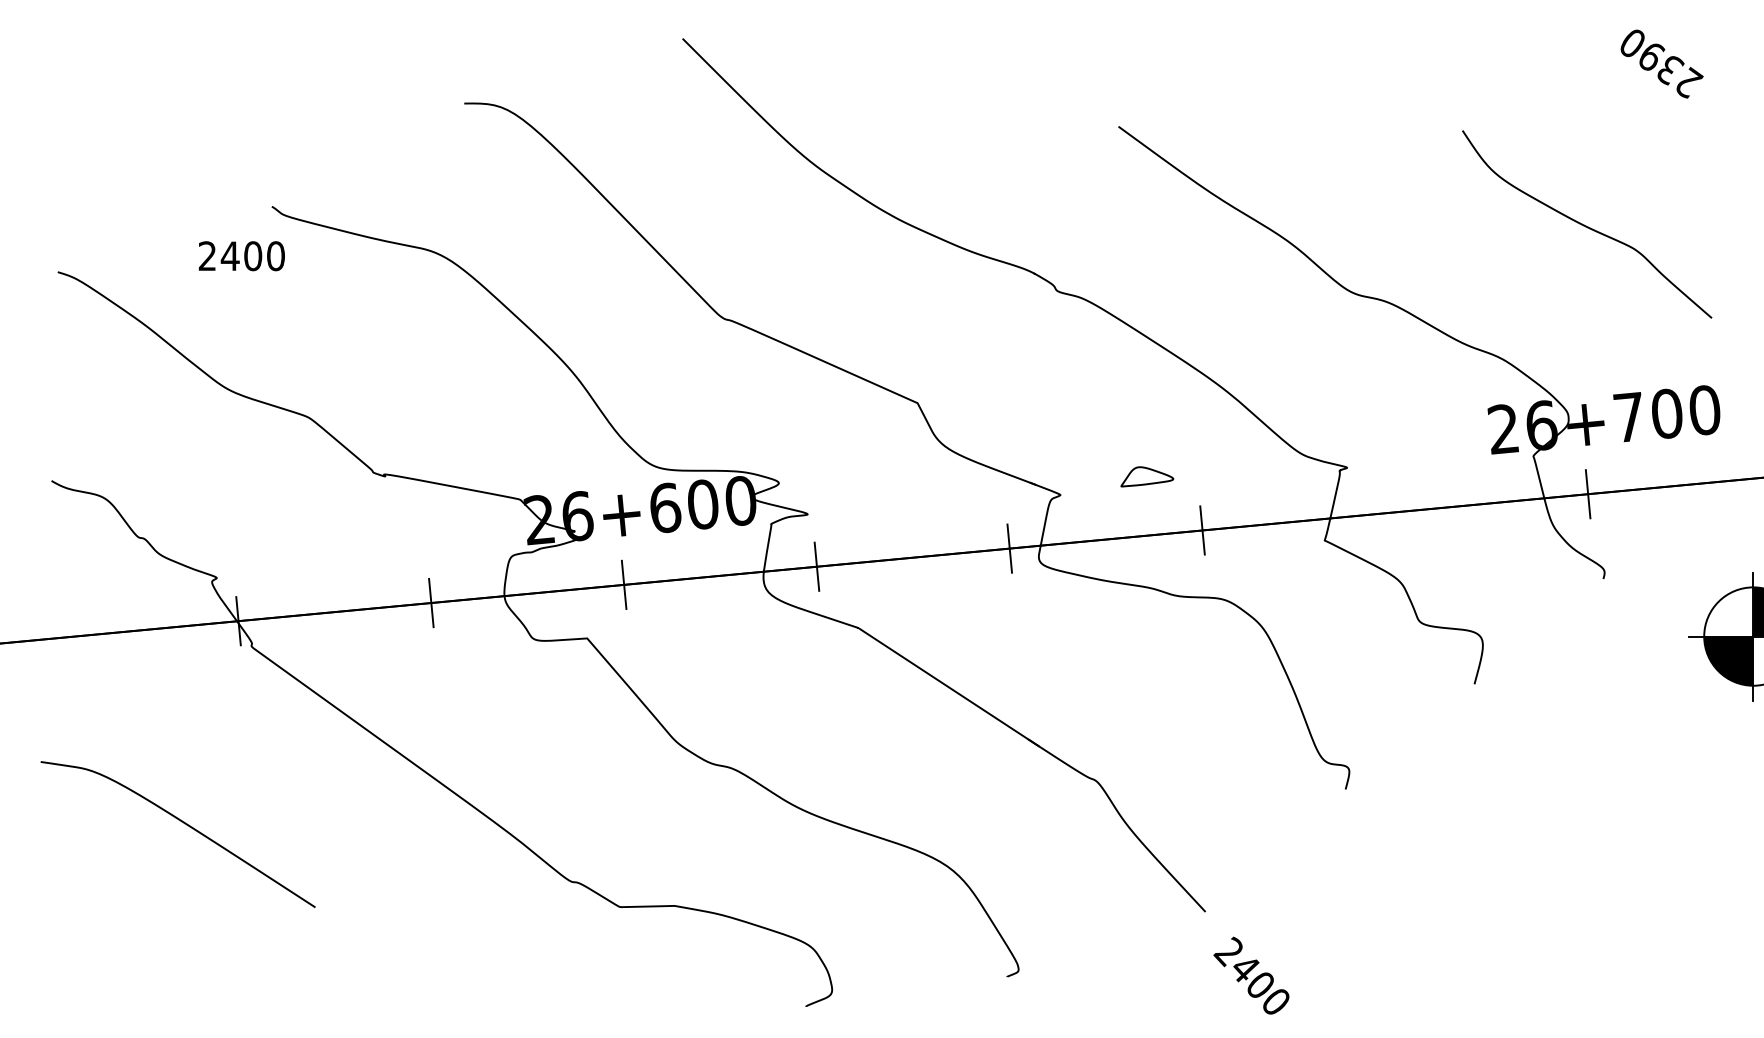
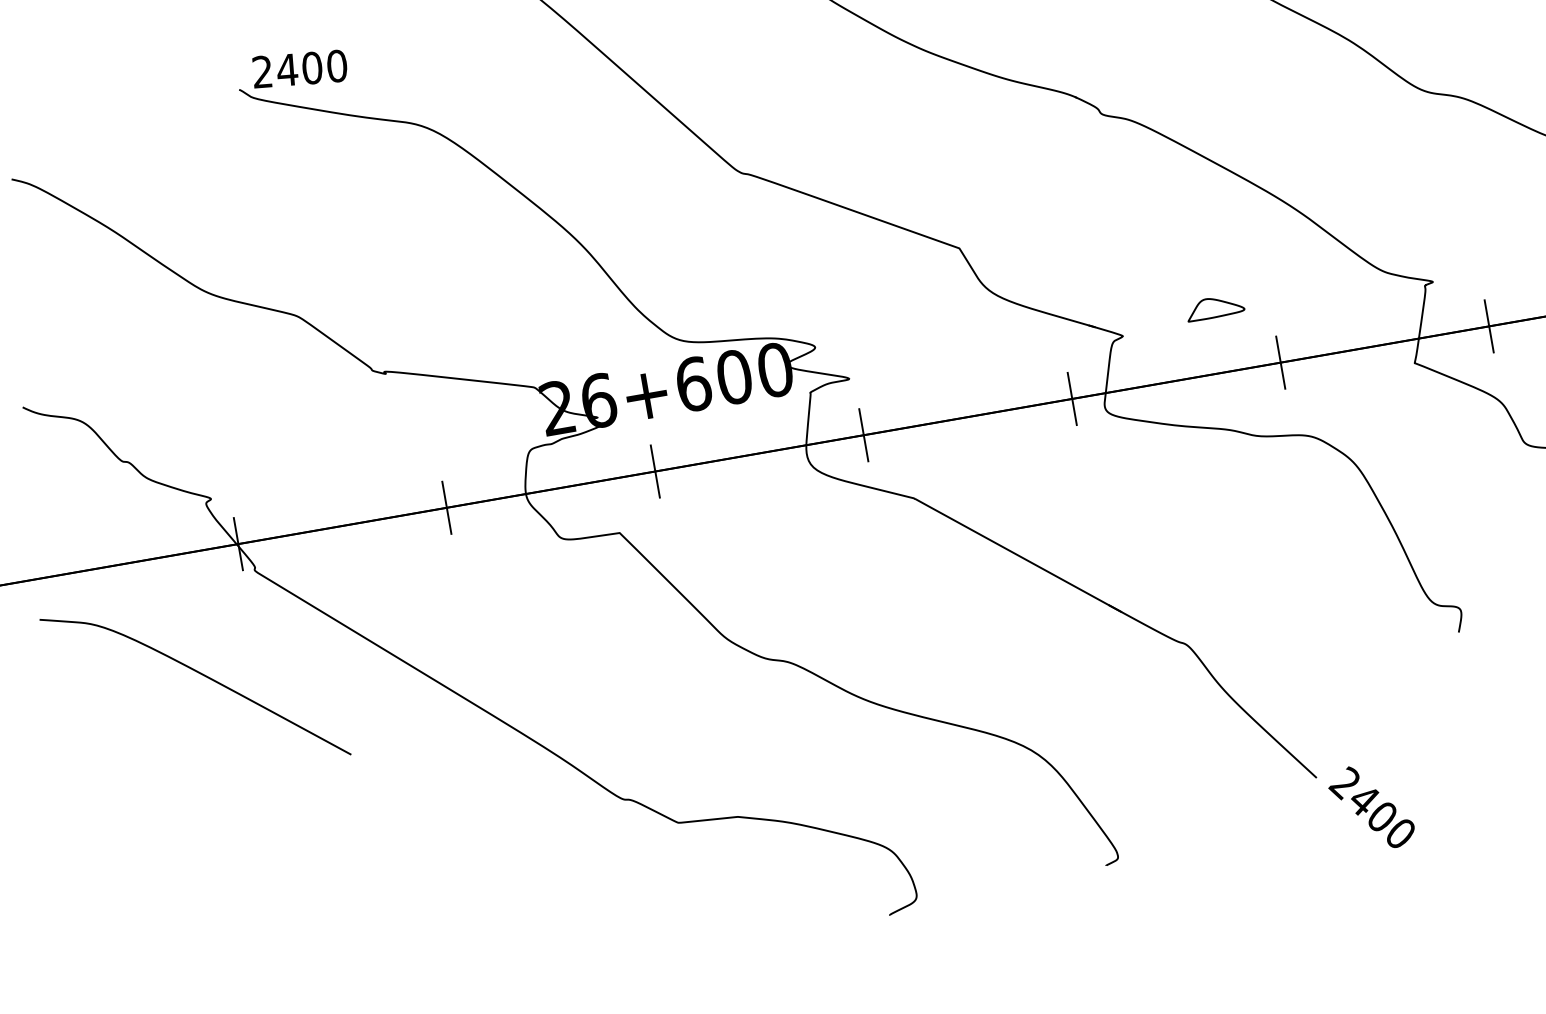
text: (241, 256) -> (299, 69), moved
line: (1395, 512) -> (1489, 326), added
curve: (183, 823) -> (200, 674), moved
text: (1251, 975) -> (1371, 807), moved

